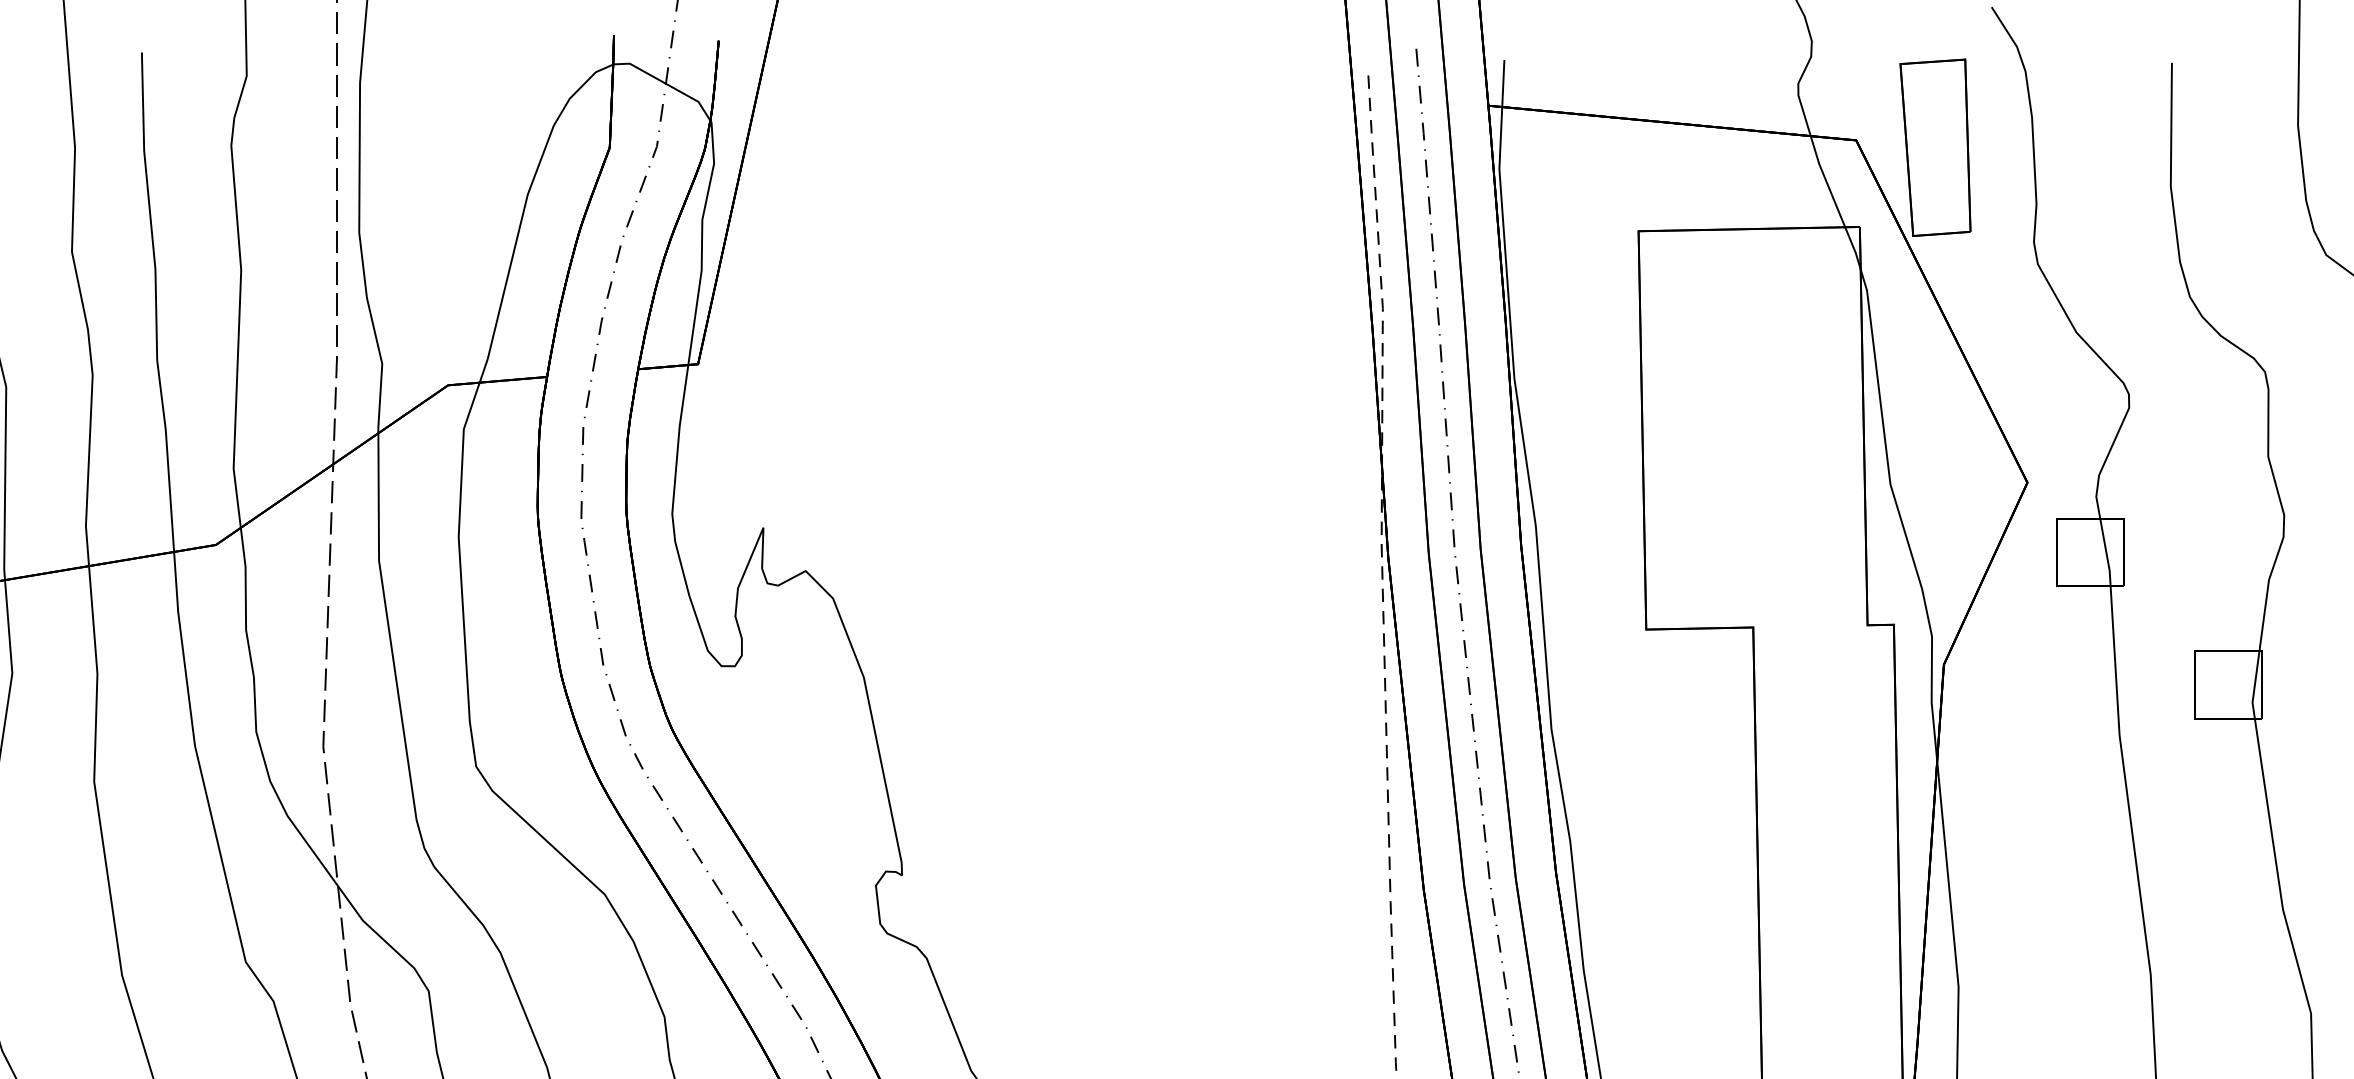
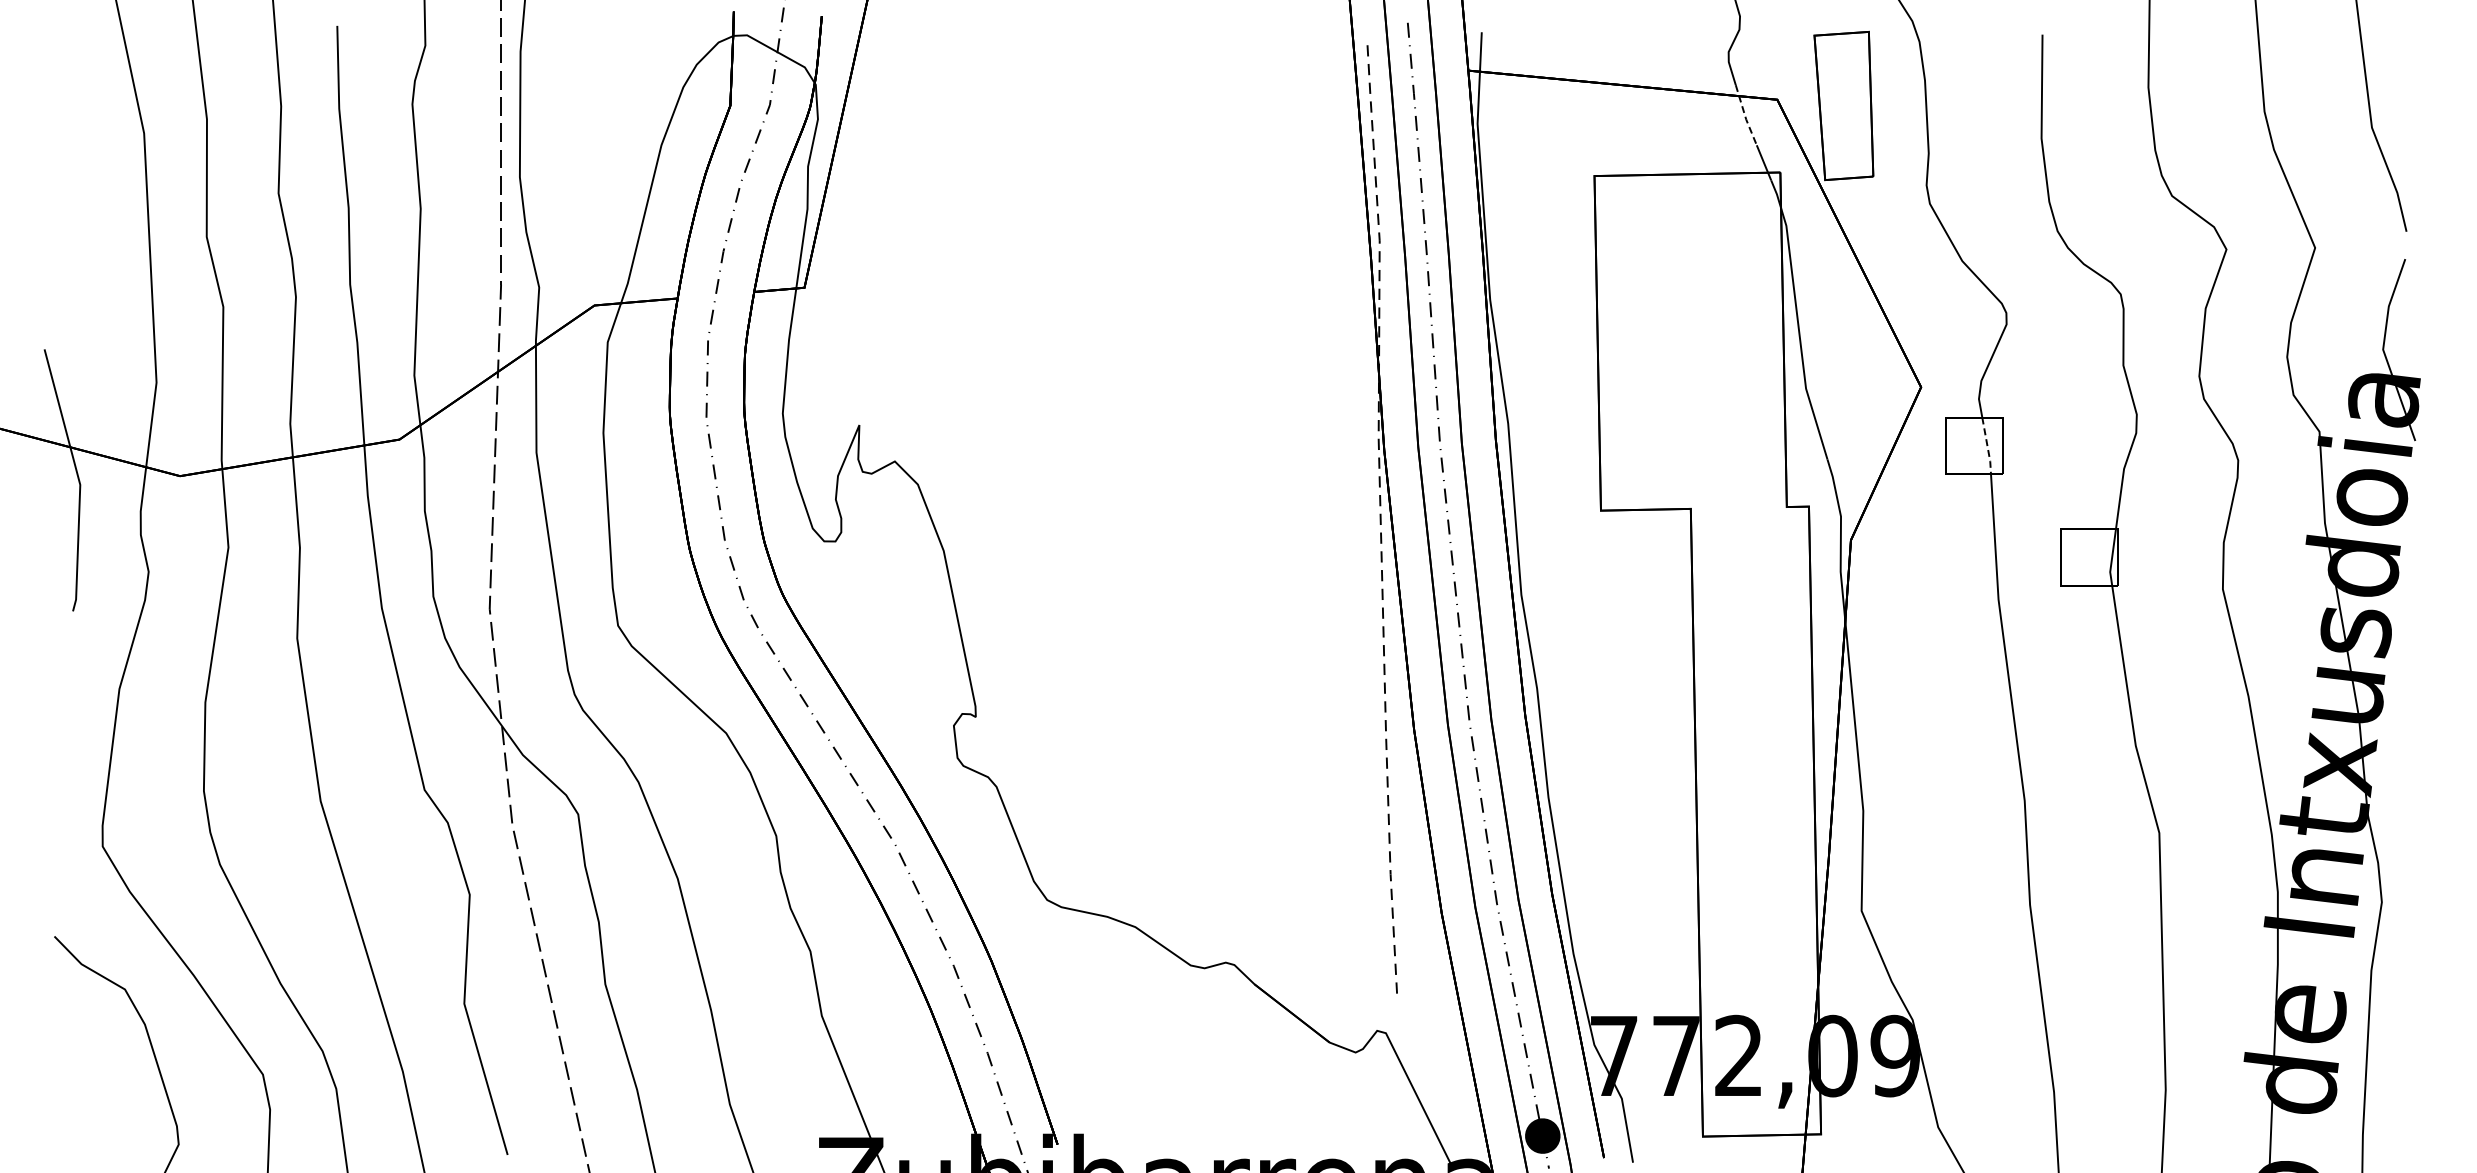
line: (1818, 160) -> (1745, 116), solid -> dashed
line: (2106, 553) -> (1987, 446), solid -> dashed

